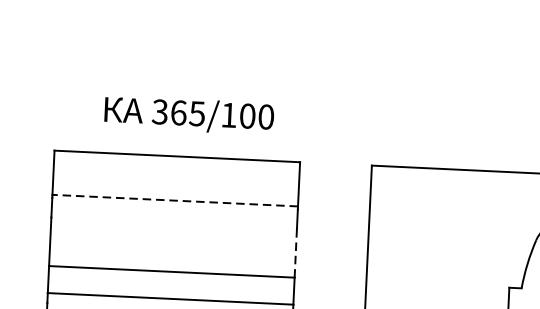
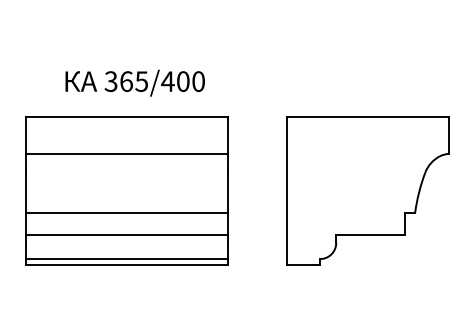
text: (228, 115) -> (167, 81), 365/100 -> 365/400
line: (174, 200) -> (126, 153), dashed -> solid
line: (296, 253) -> (228, 192), dashed -> solid

